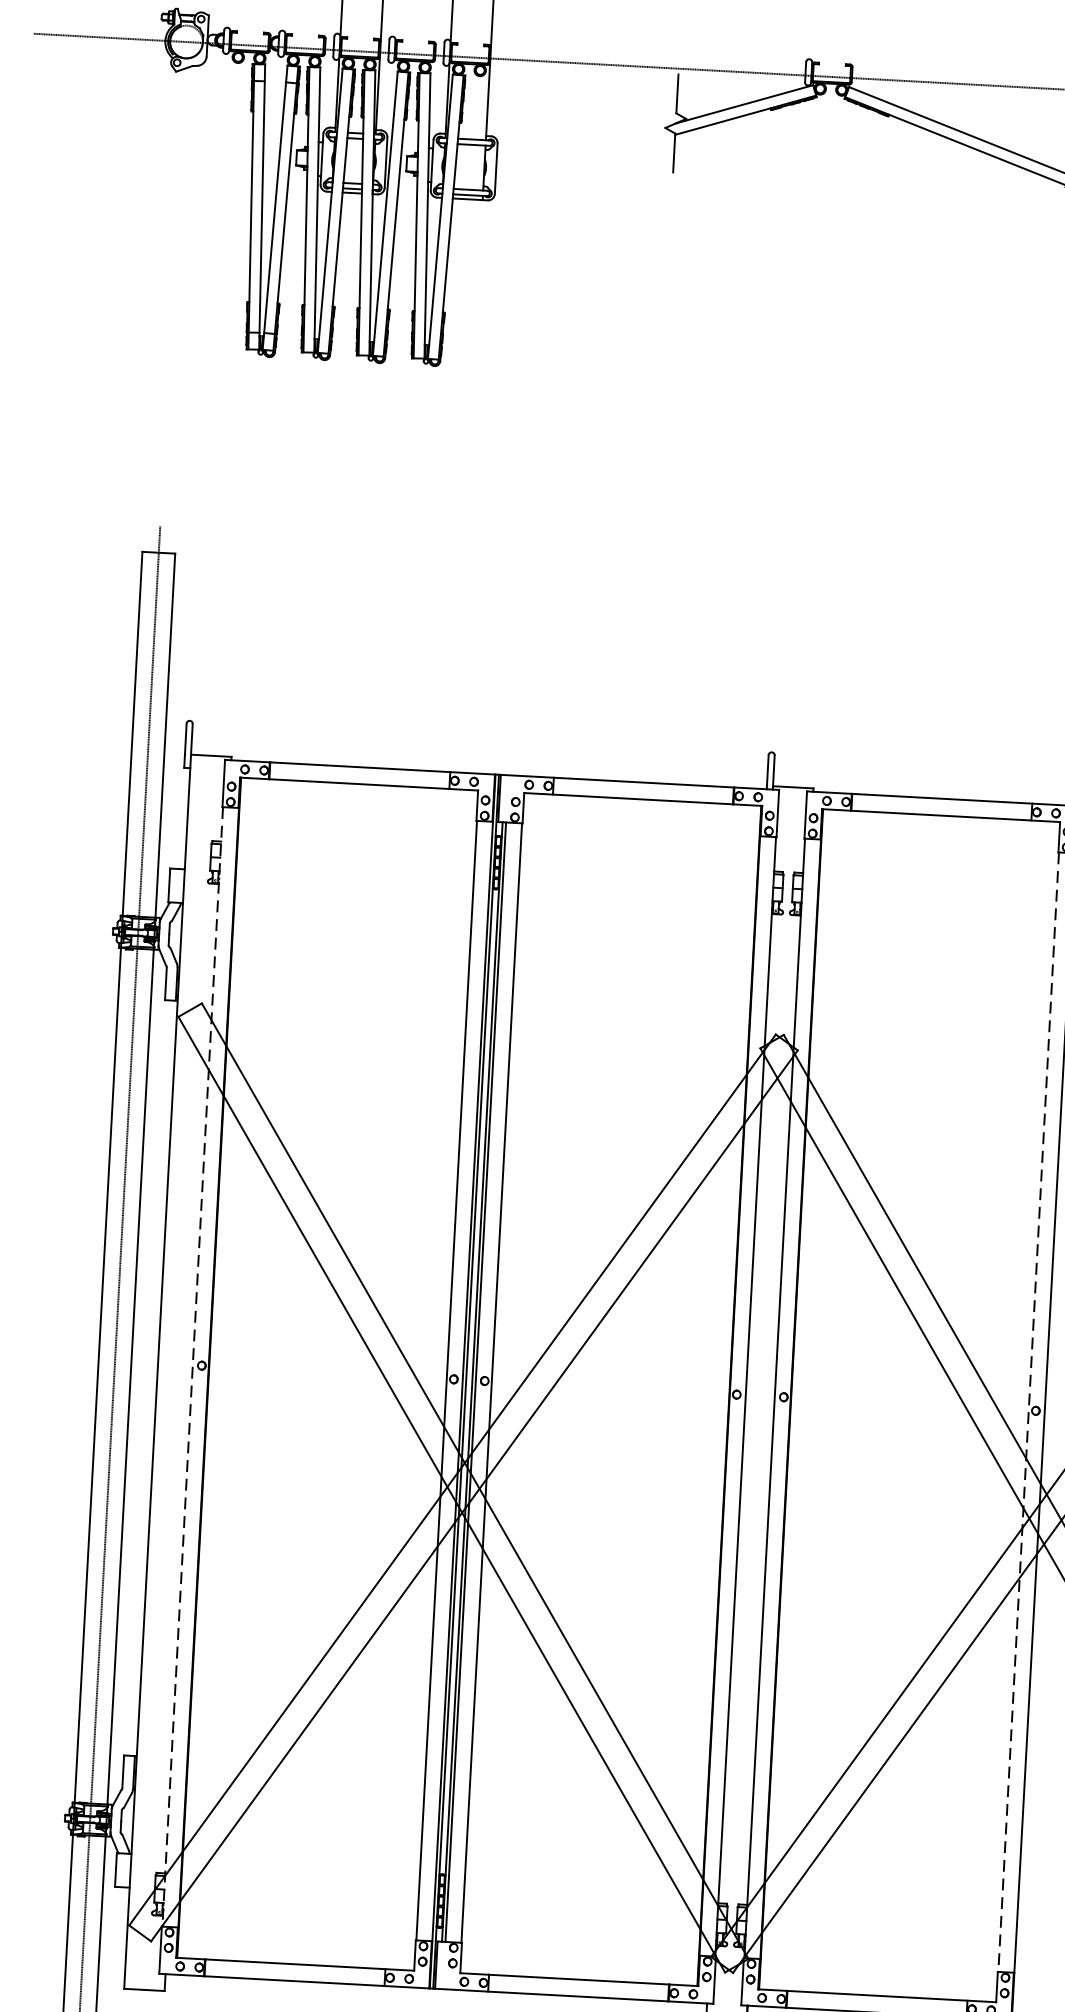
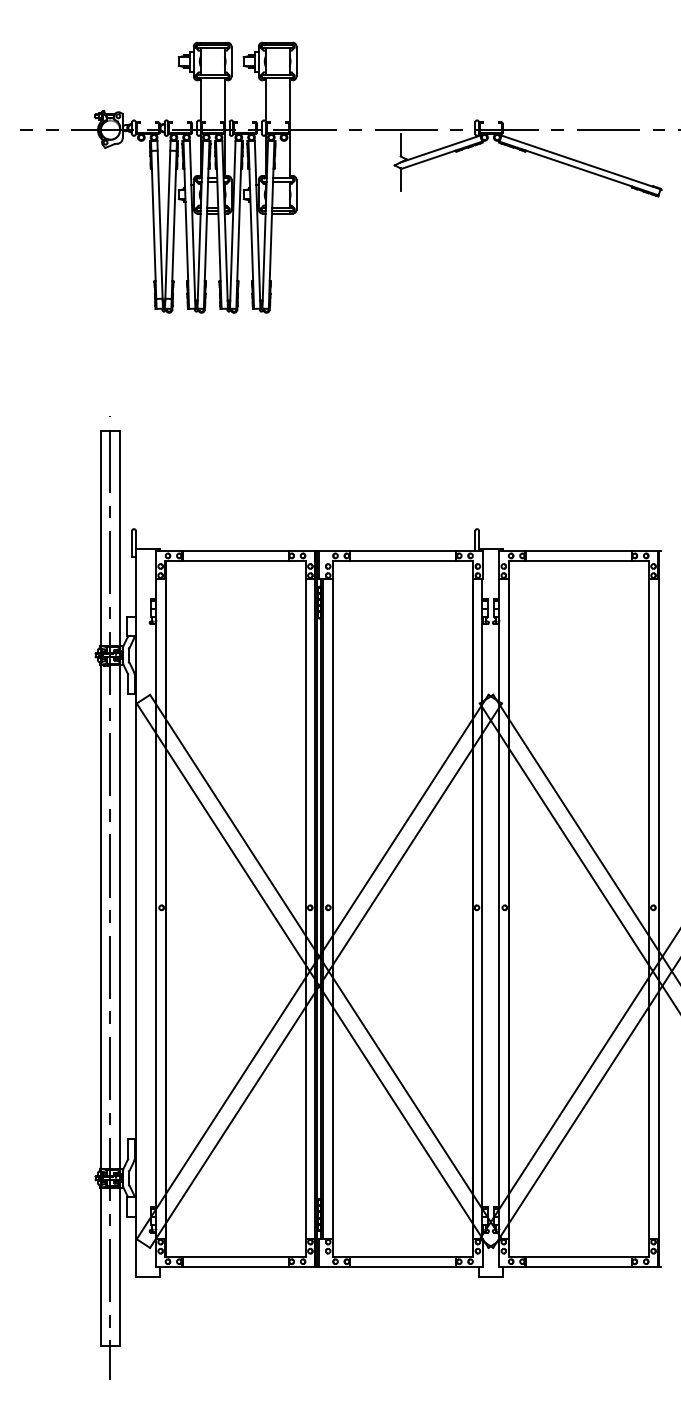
line: (193, 1368) -> (156, 909), dashed -> solid
line: (1029, 1413) -> (649, 909), dashed -> solid

